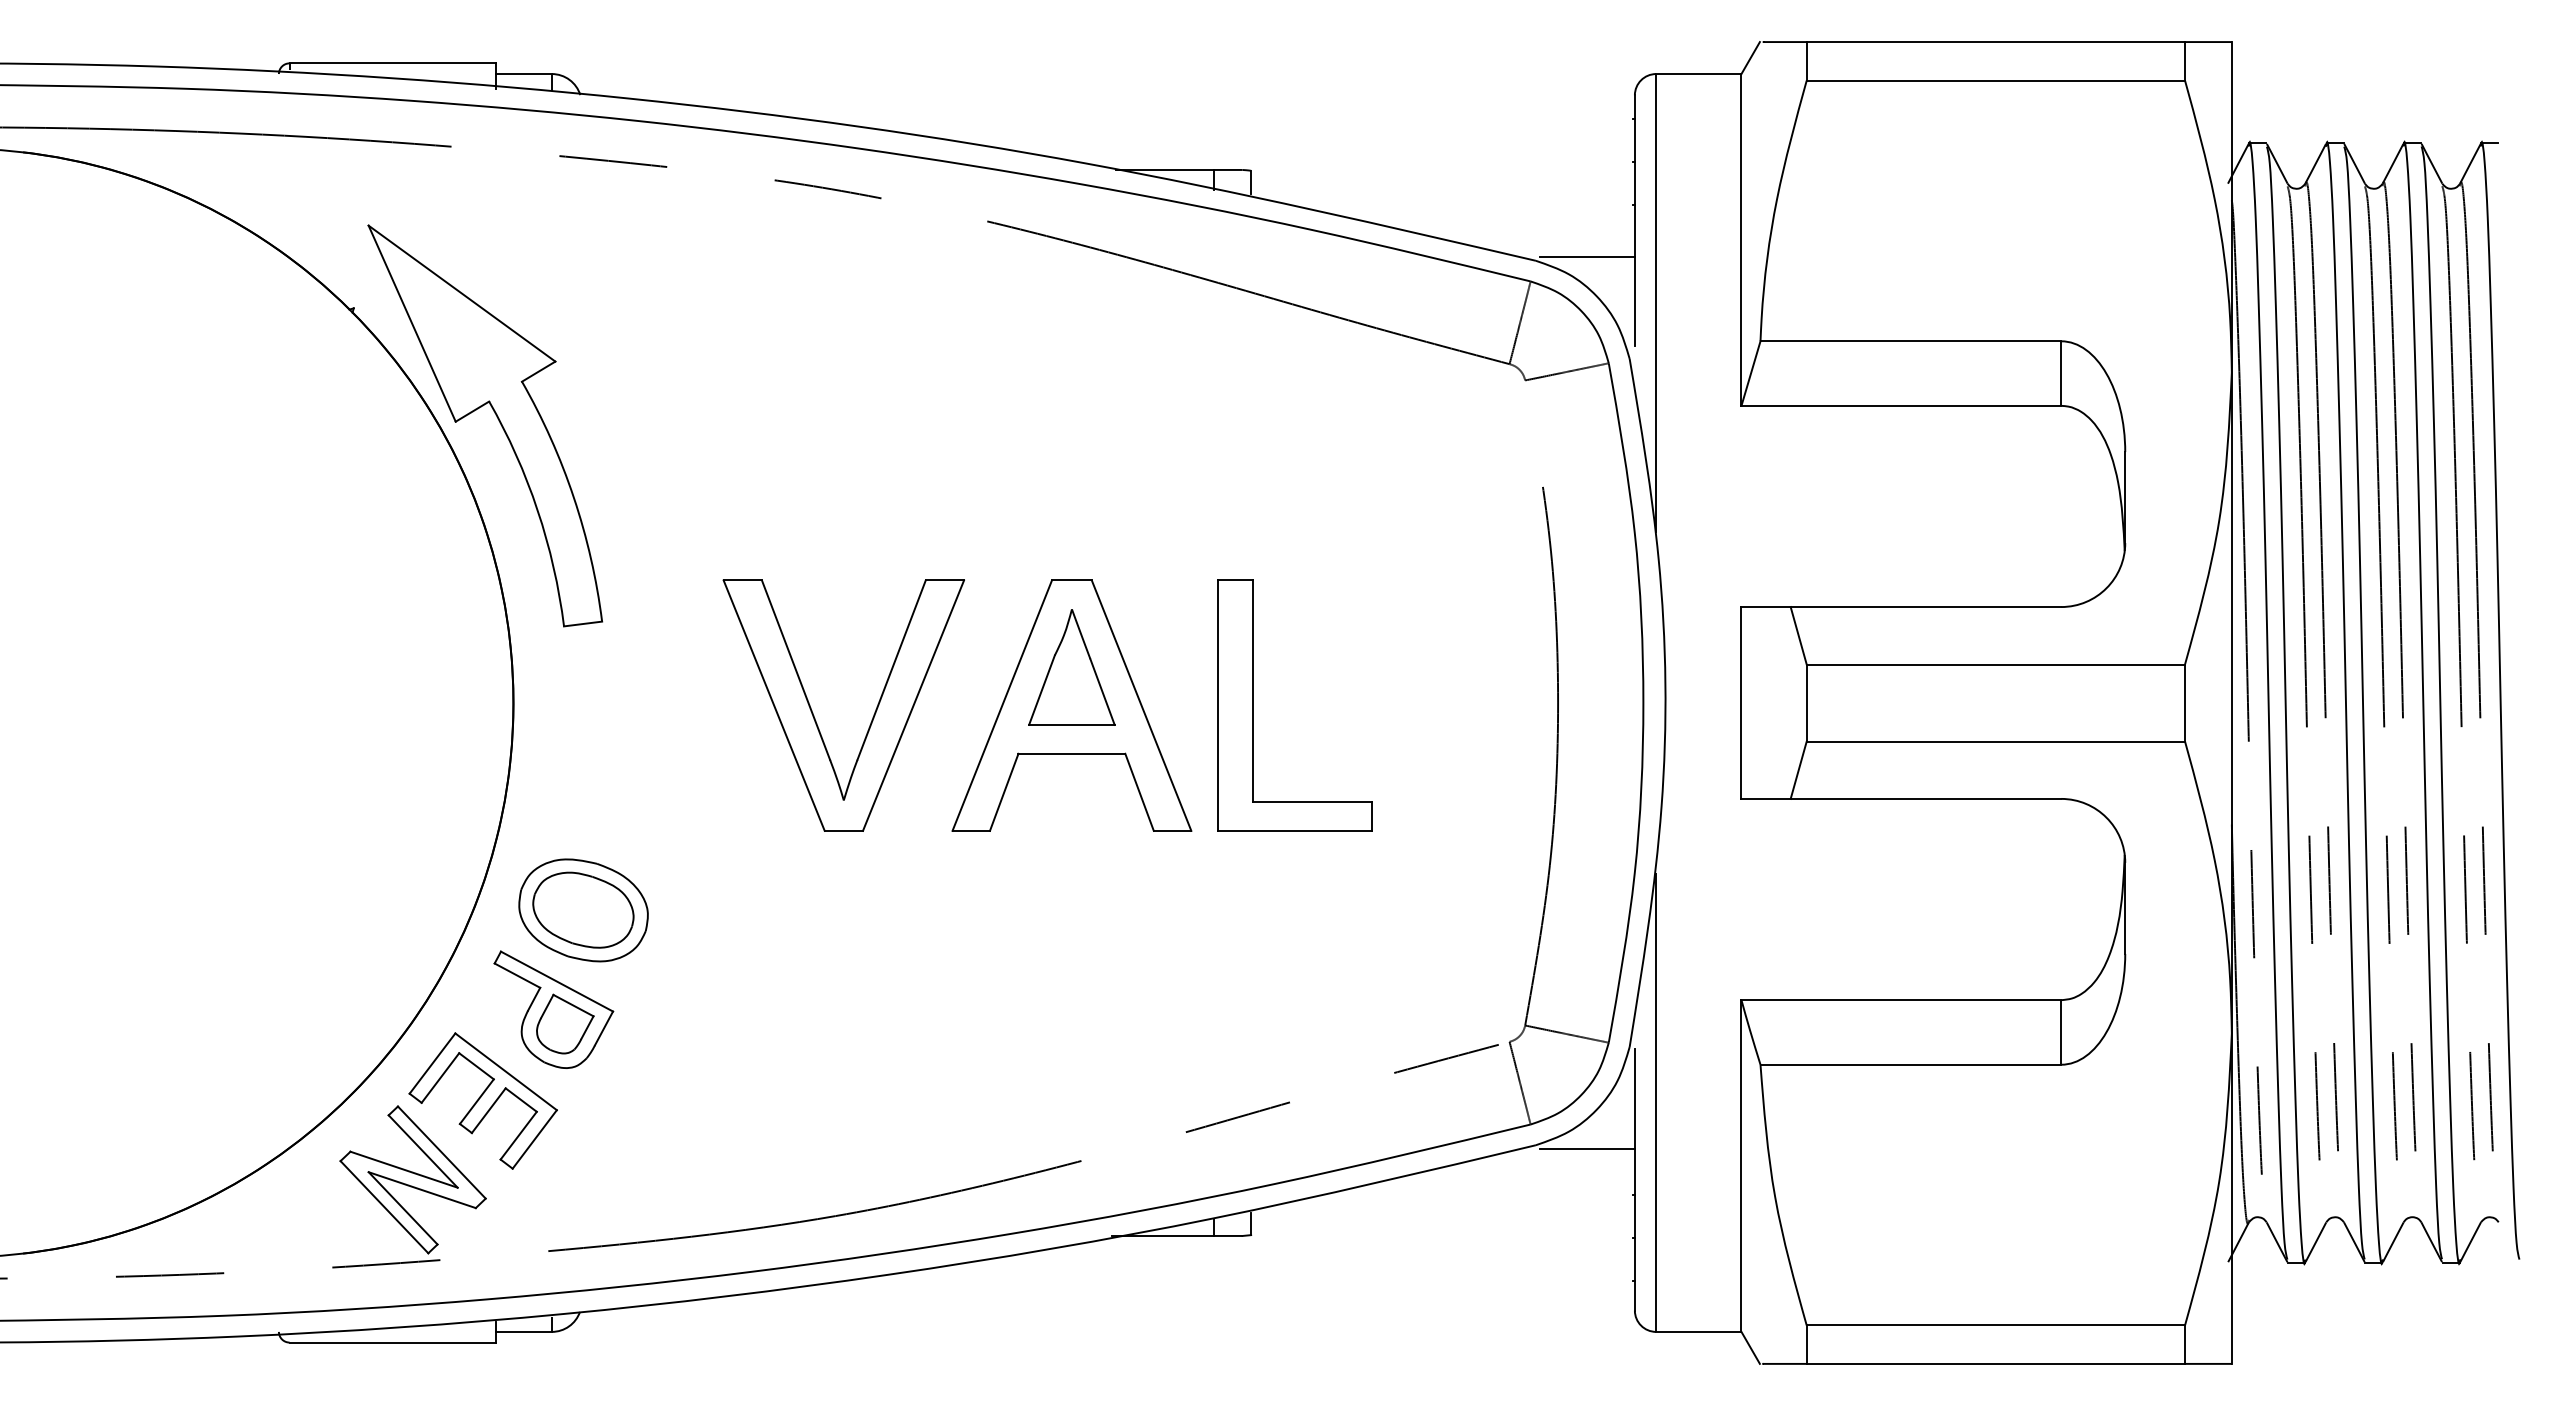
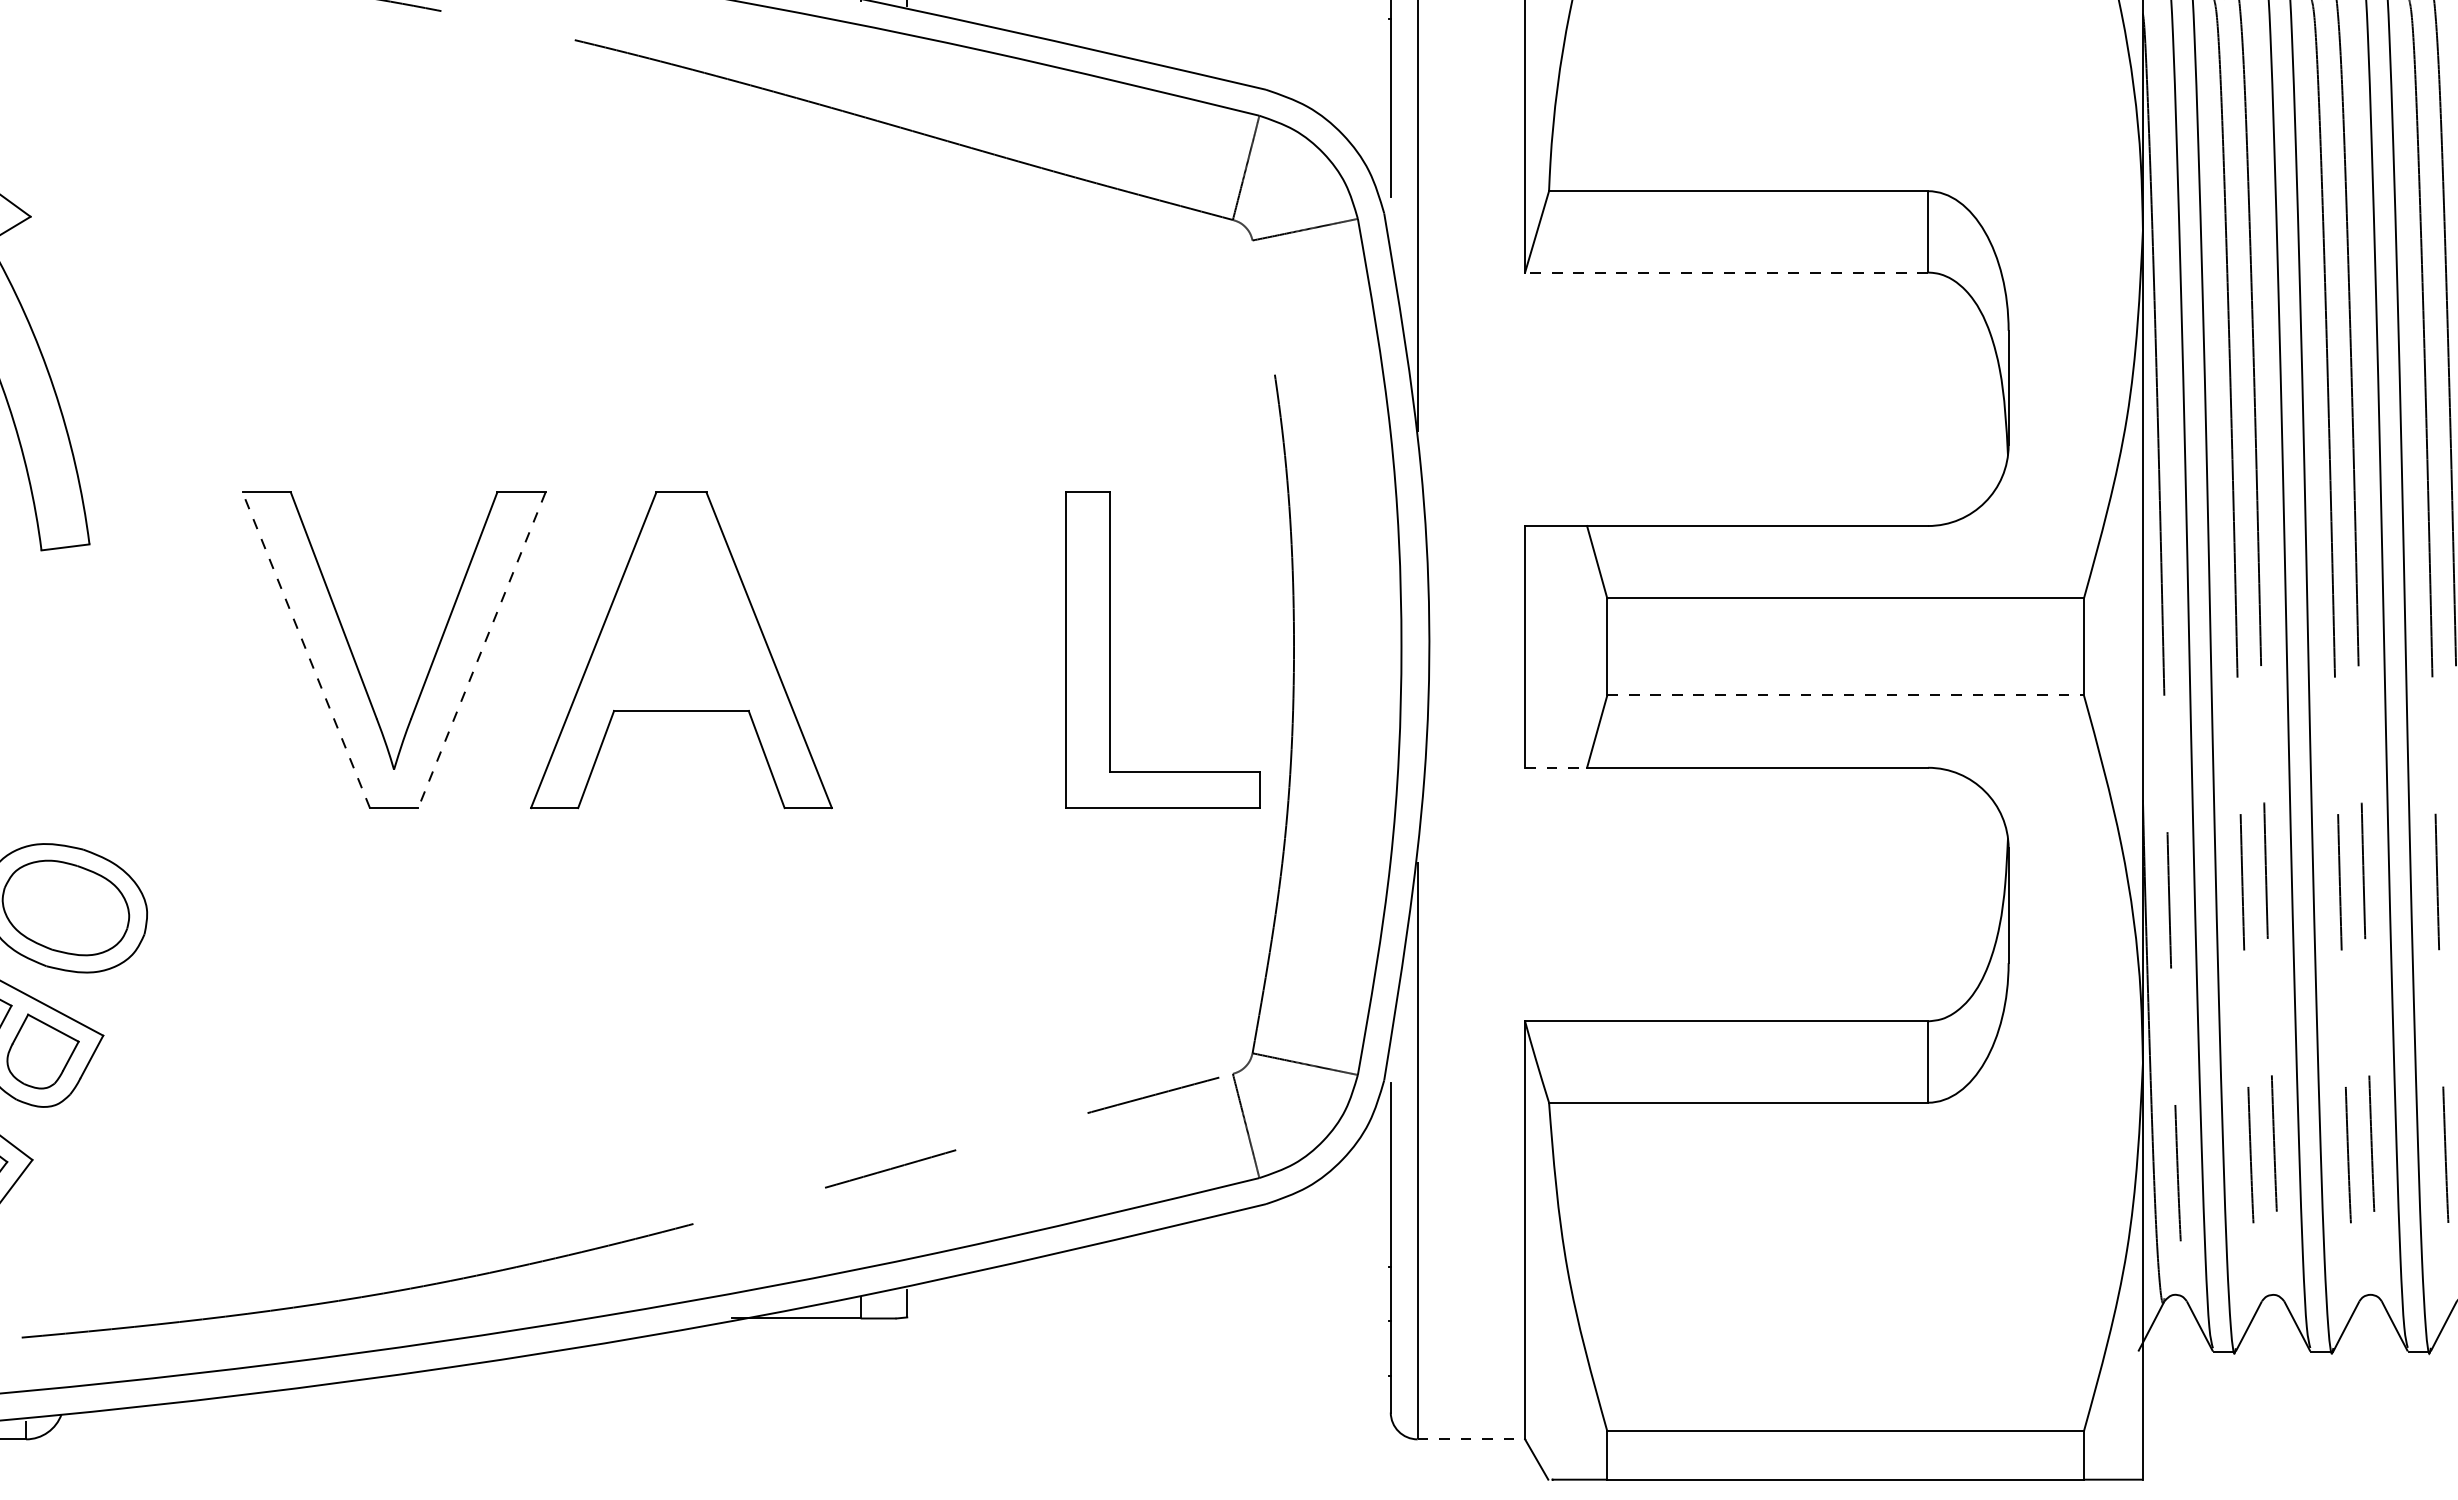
line: (1586, 257) -> (1329, 85), removed
line: (1901, 405) -> (1726, 272), solid -> dashed
part: (1071, 667) -> (680, 602), removed
line: (774, 705) -> (306, 650), solid -> dashed
part: (1253, 705) -> (1110, 650), moved
line: (913, 706) -> (481, 651), solid -> dashed
line: (1996, 741) -> (1846, 695), solid -> dashed
line: (1766, 798) -> (1556, 767), solid -> dashed
line: (1586, 1148) -> (1329, 1208), removed
line: (1698, 1331) -> (1470, 1438), solid -> dashed

